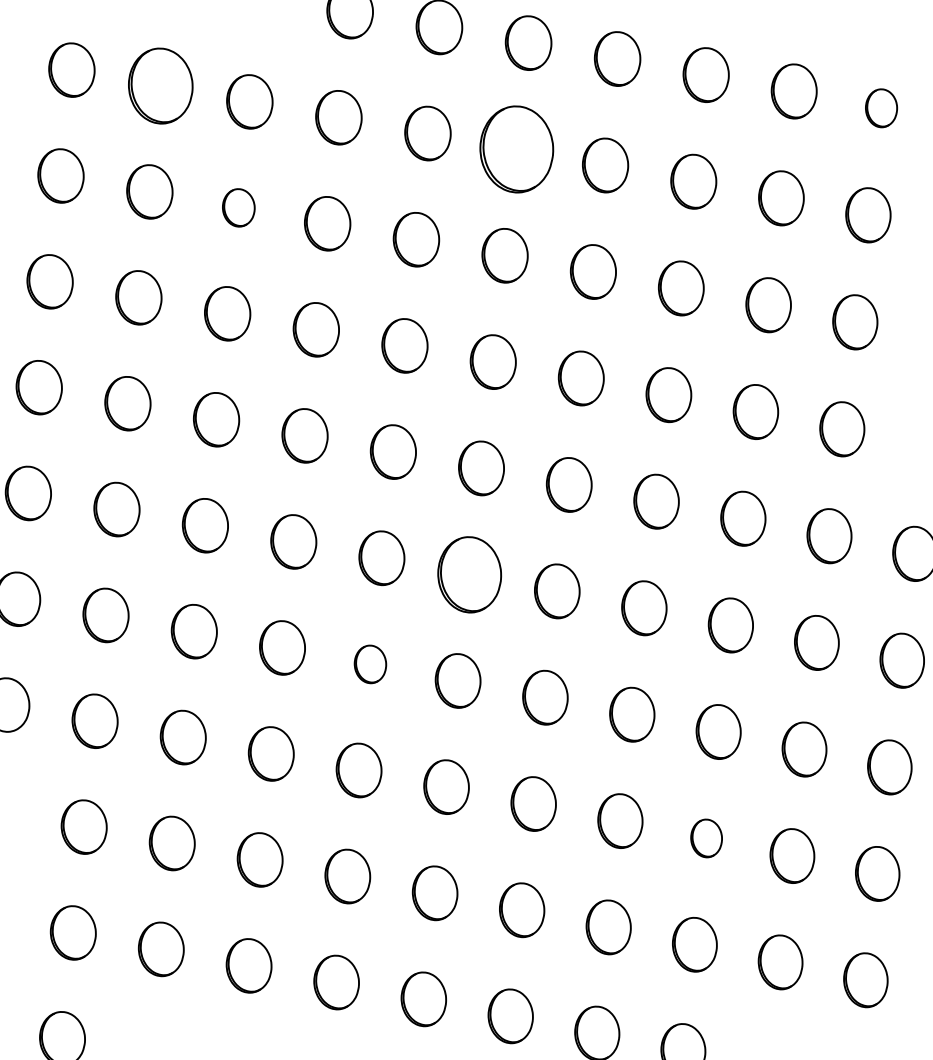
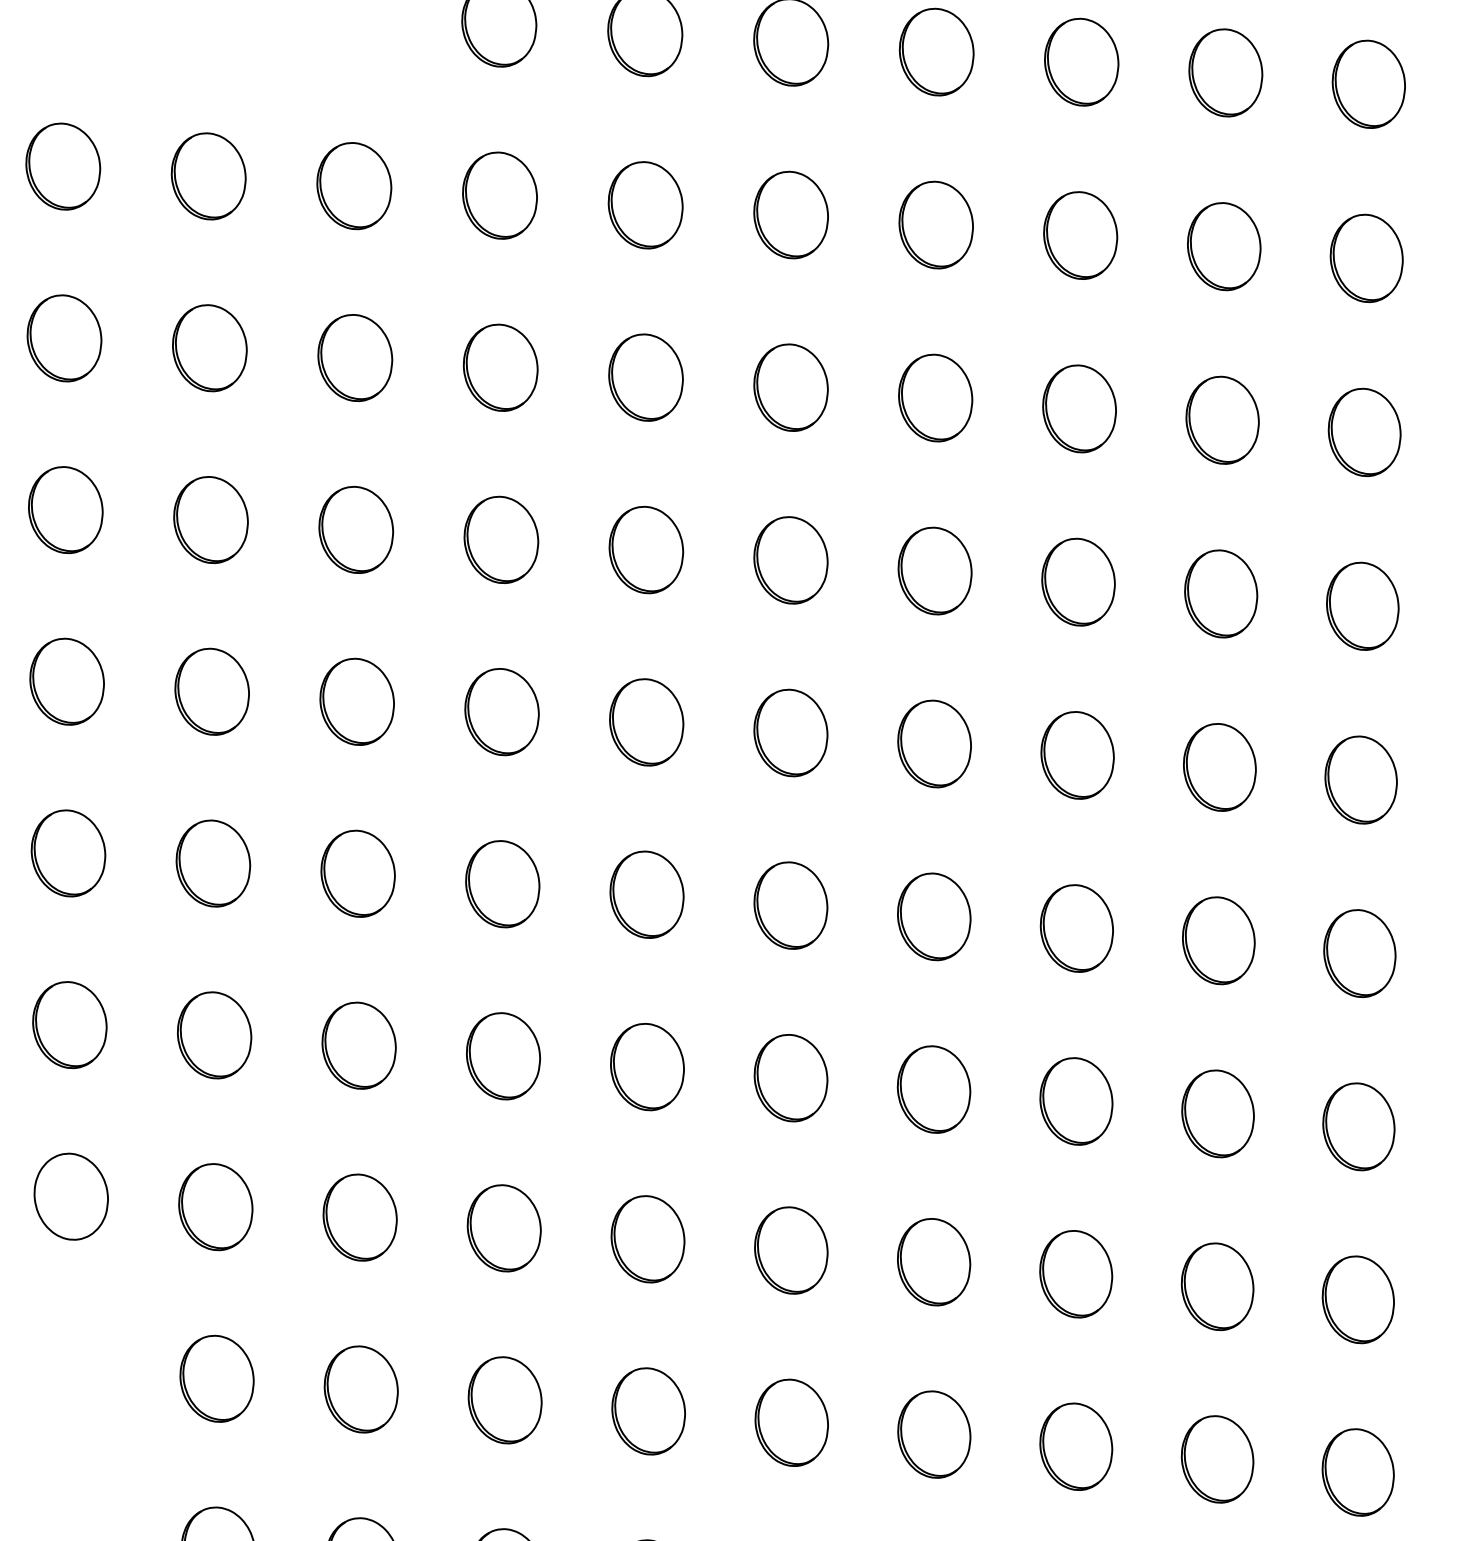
part: (160, 85) -> (208, 175), size x0.71
part: (881, 108) -> (1368, 84), size x1.43
part: (516, 149) -> (790, 215), size x0.62
part: (238, 207) -> (354, 357), size x1.43
part: (469, 574) -> (790, 905), size x0.71
part: (370, 664) -> (647, 1067), size x1.43
part: (706, 838) -> (1217, 1286), size x1.43

